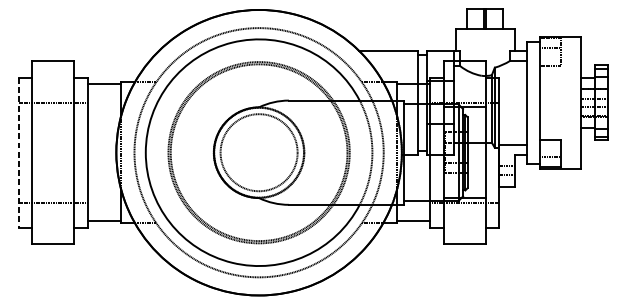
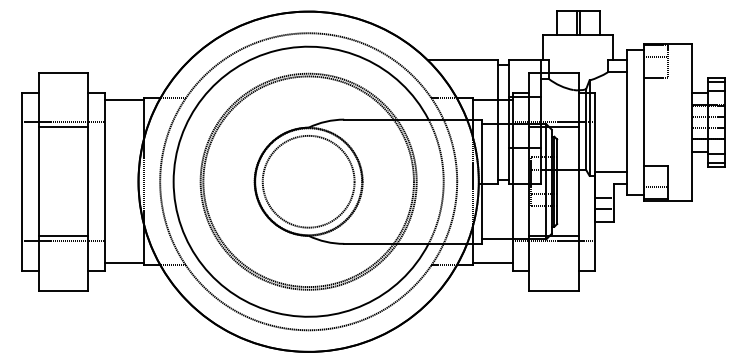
line: (53, 107) -> (63, 127), added
line: (18, 153) -> (22, 182), dashed -> solid
line: (53, 198) -> (63, 236), added

